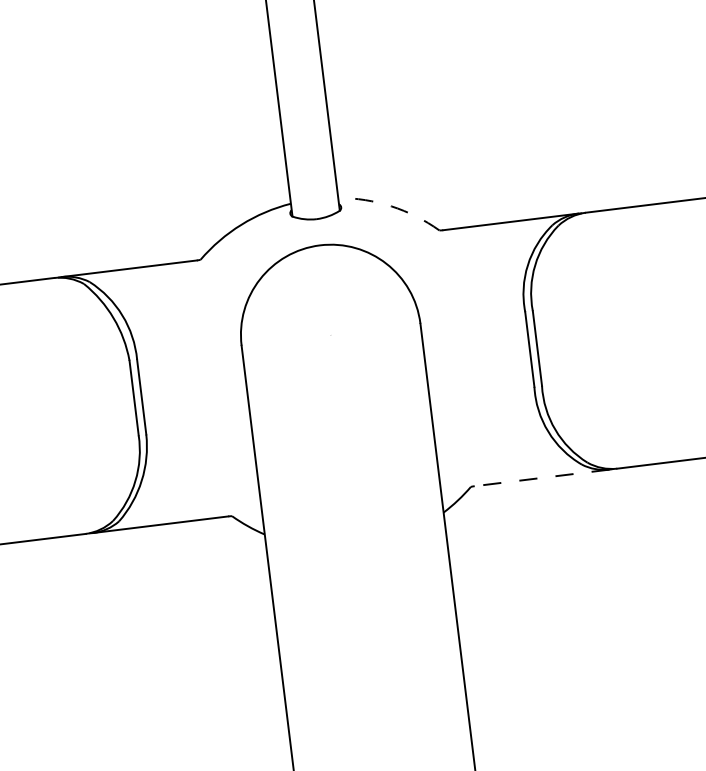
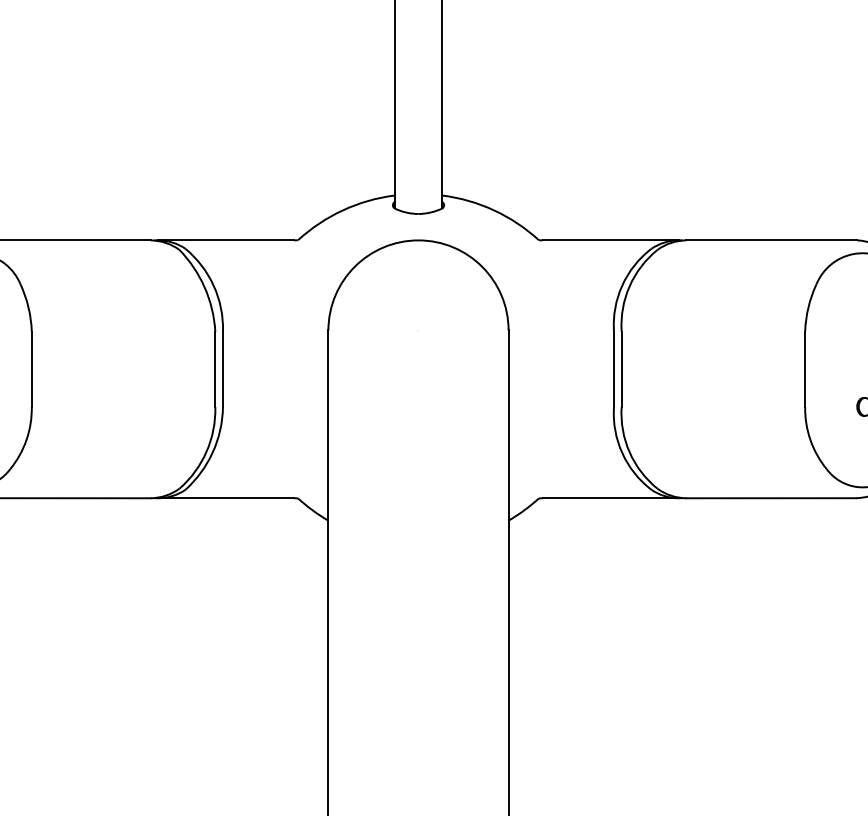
arc: (391, 206) -> (494, 210), dashed -> solid
line: (542, 478) -> (610, 498), dashed -> solid

